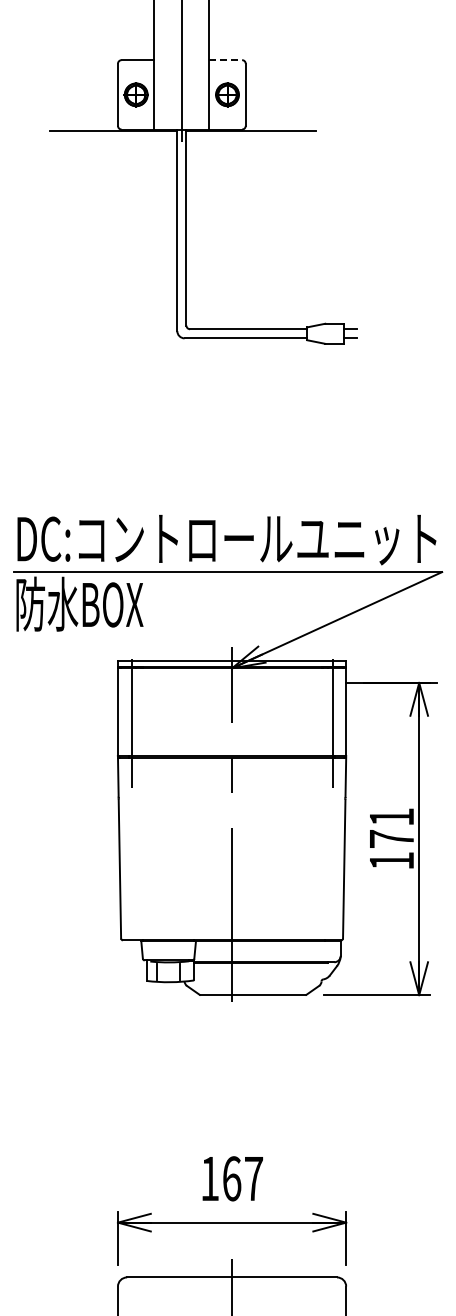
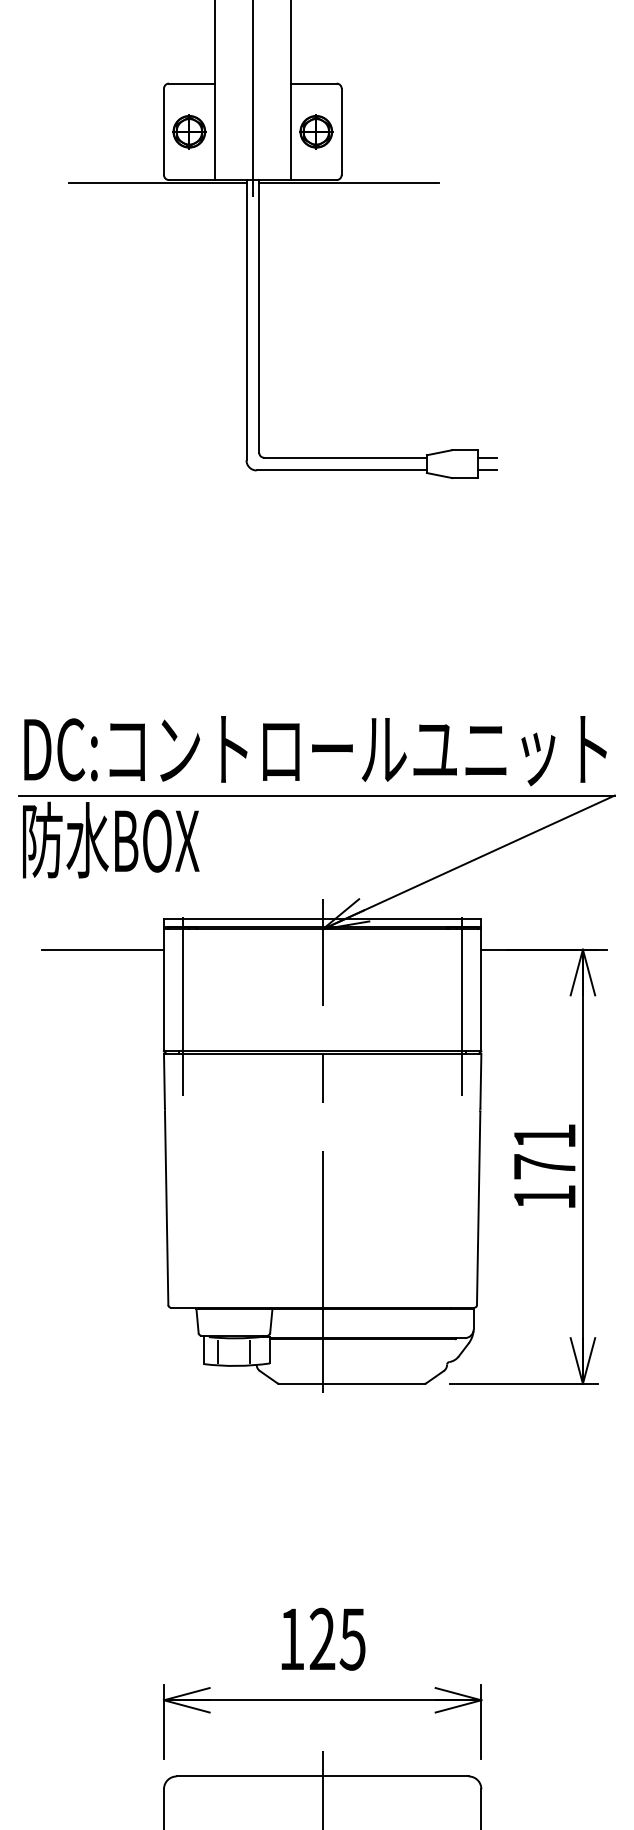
line: (226, 60) -> (314, 84), dashed -> solid
line: (73, 682) -> (102, 949), added
text: (242, 1178) -> (337, 1638), 167 -> 125

